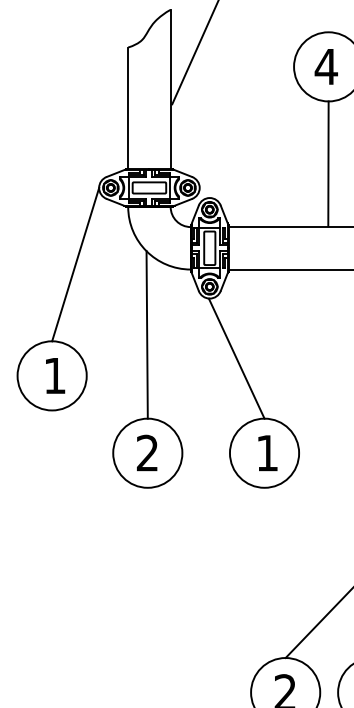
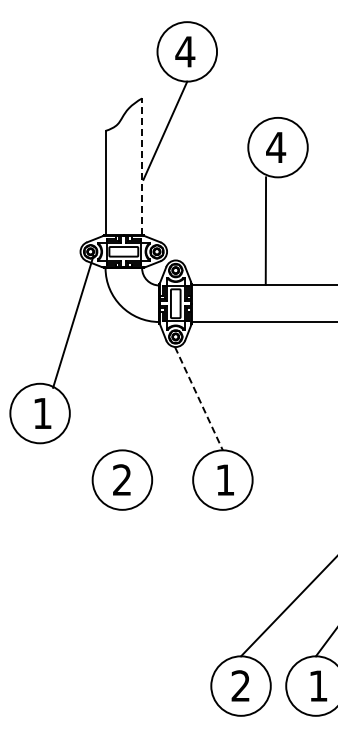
line: (171, 88) -> (142, 166), solid -> dashed
line: (328, 163) -> (265, 230), moved
line: (75, 264) -> (73, 321), moved
line: (146, 335) -> (121, 378), removed
line: (236, 358) -> (198, 398), solid -> dashed

